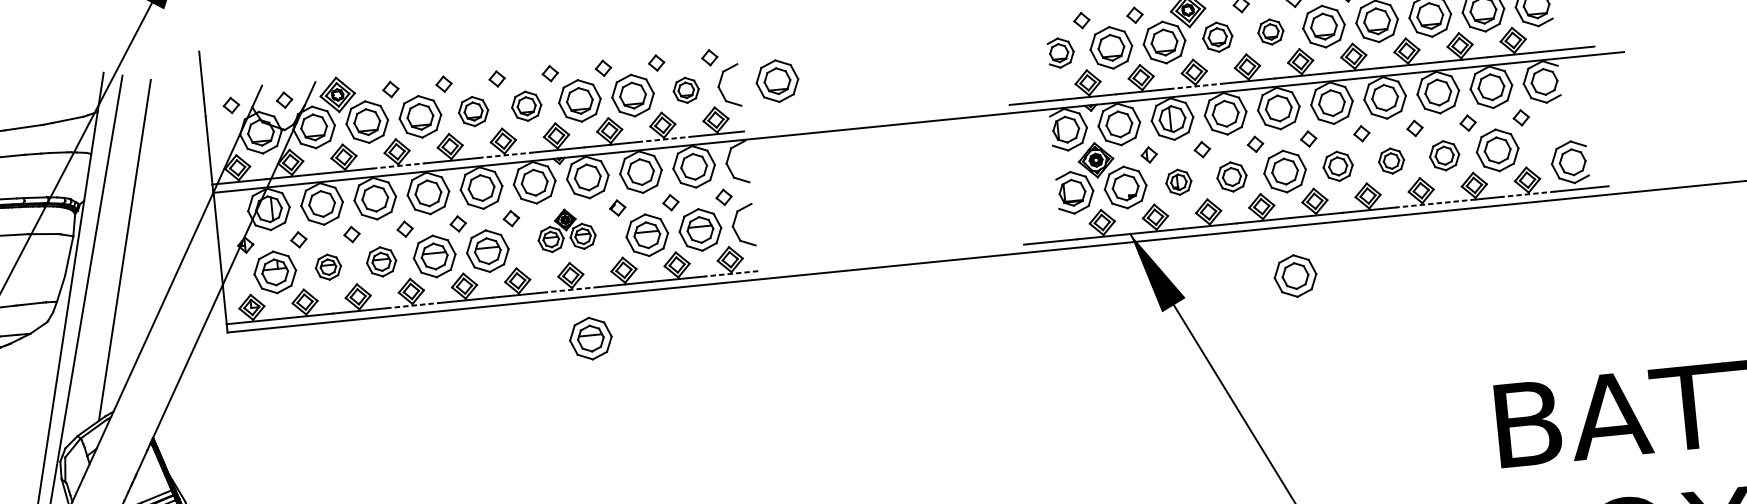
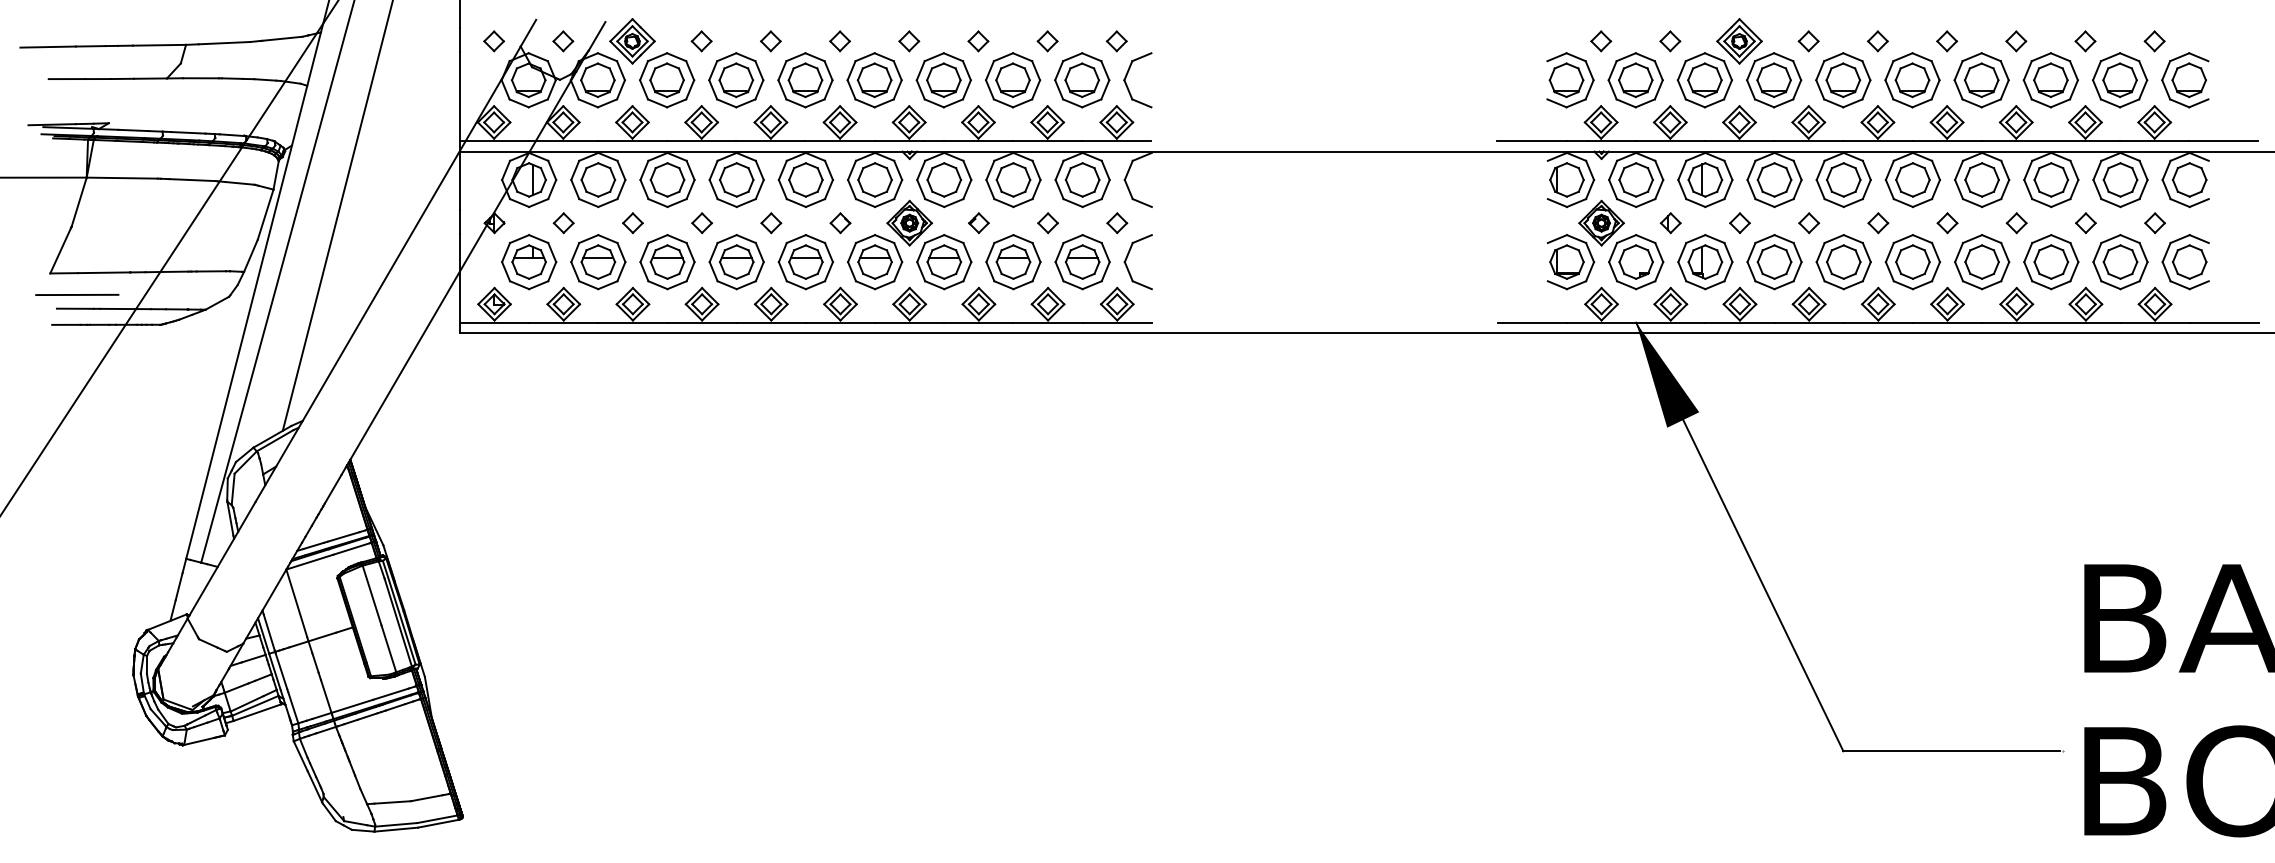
part: (1270, 32) -> (1843, 80), size x1.67
part: (1217, 37) -> (1774, 80), size x1.43
part: (1061, 53) -> (1570, 80), size x1.43
part: (777, 81) -> (1201, 80), removed
line: (1195, 86) -> (1739, 140), dashed -> solid
part: (686, 90) -> (1082, 80), size x1.67
part: (526, 106) -> (874, 80), size x1.43
part: (473, 111) -> (805, 80), size x1.43
line: (664, 139) -> (1047, 140), dashed -> solid
line: (505, 155) -> (840, 140), dashed -> solid
part: (1444, 155) -> (2051, 262), size x1.43
part: (1391, 161) -> (1982, 262), size x1.67
part: (1569, 162) -> (2185, 262), moved
line: (398, 165) -> (701, 140), dashed -> solid
part: (1337, 166) -> (1912, 262), size x1.43
part: (1231, 177) -> (1774, 262), size x1.43
part: (1178, 182) -> (1705, 262), size x1.67
line: (1529, 194) -> (2155, 322), dashed -> solid
line: (1436, 203) -> (2034, 322), dashed -> solid
part: (566, 229) -> (909, 244), size x1.67
part: (381, 262) -> (667, 262), size x1.43
part: (328, 267) -> (598, 262), size x1.67
line: (731, 273) -> (1117, 322), dashed -> solid
part: (1295, 276) -> (1843, 398), removed
line: (572, 289) -> (909, 322), dashed -> solid
line: (413, 305) -> (702, 322), dashed -> solid
part: (590, 338) -> (927, 388), removed

